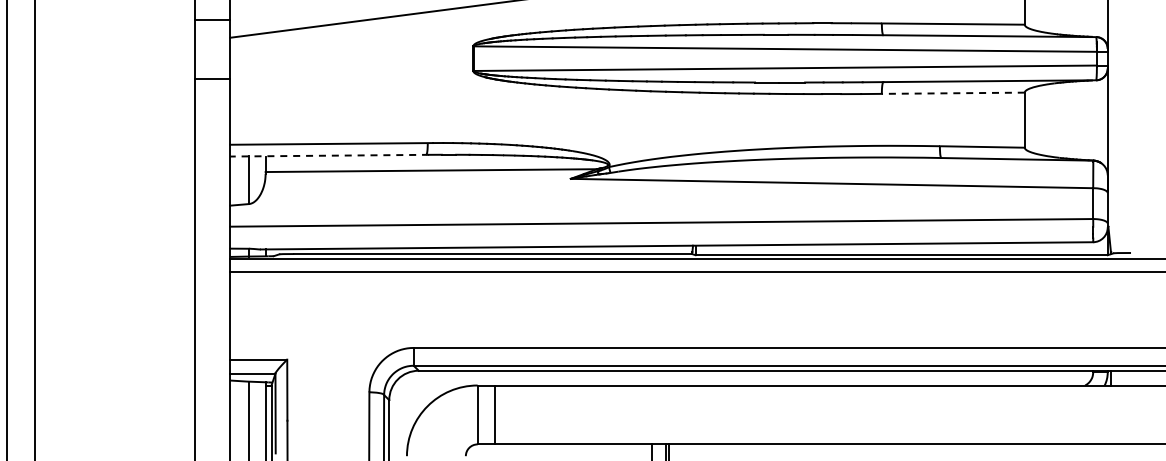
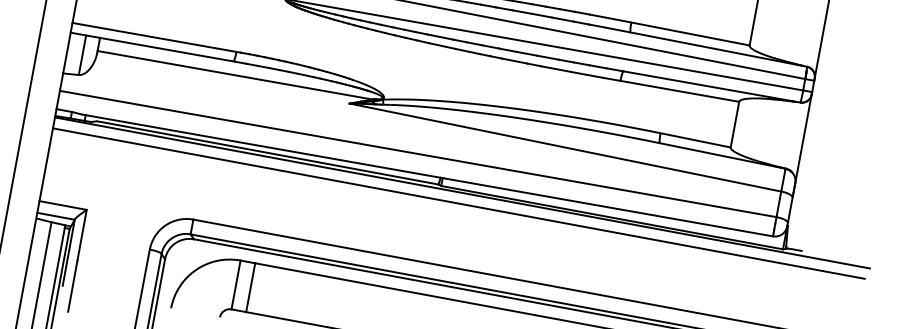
line: (952, 93) -> (679, 91), dashed -> solid
line: (329, 155) -> (153, 47), dashed -> solid

